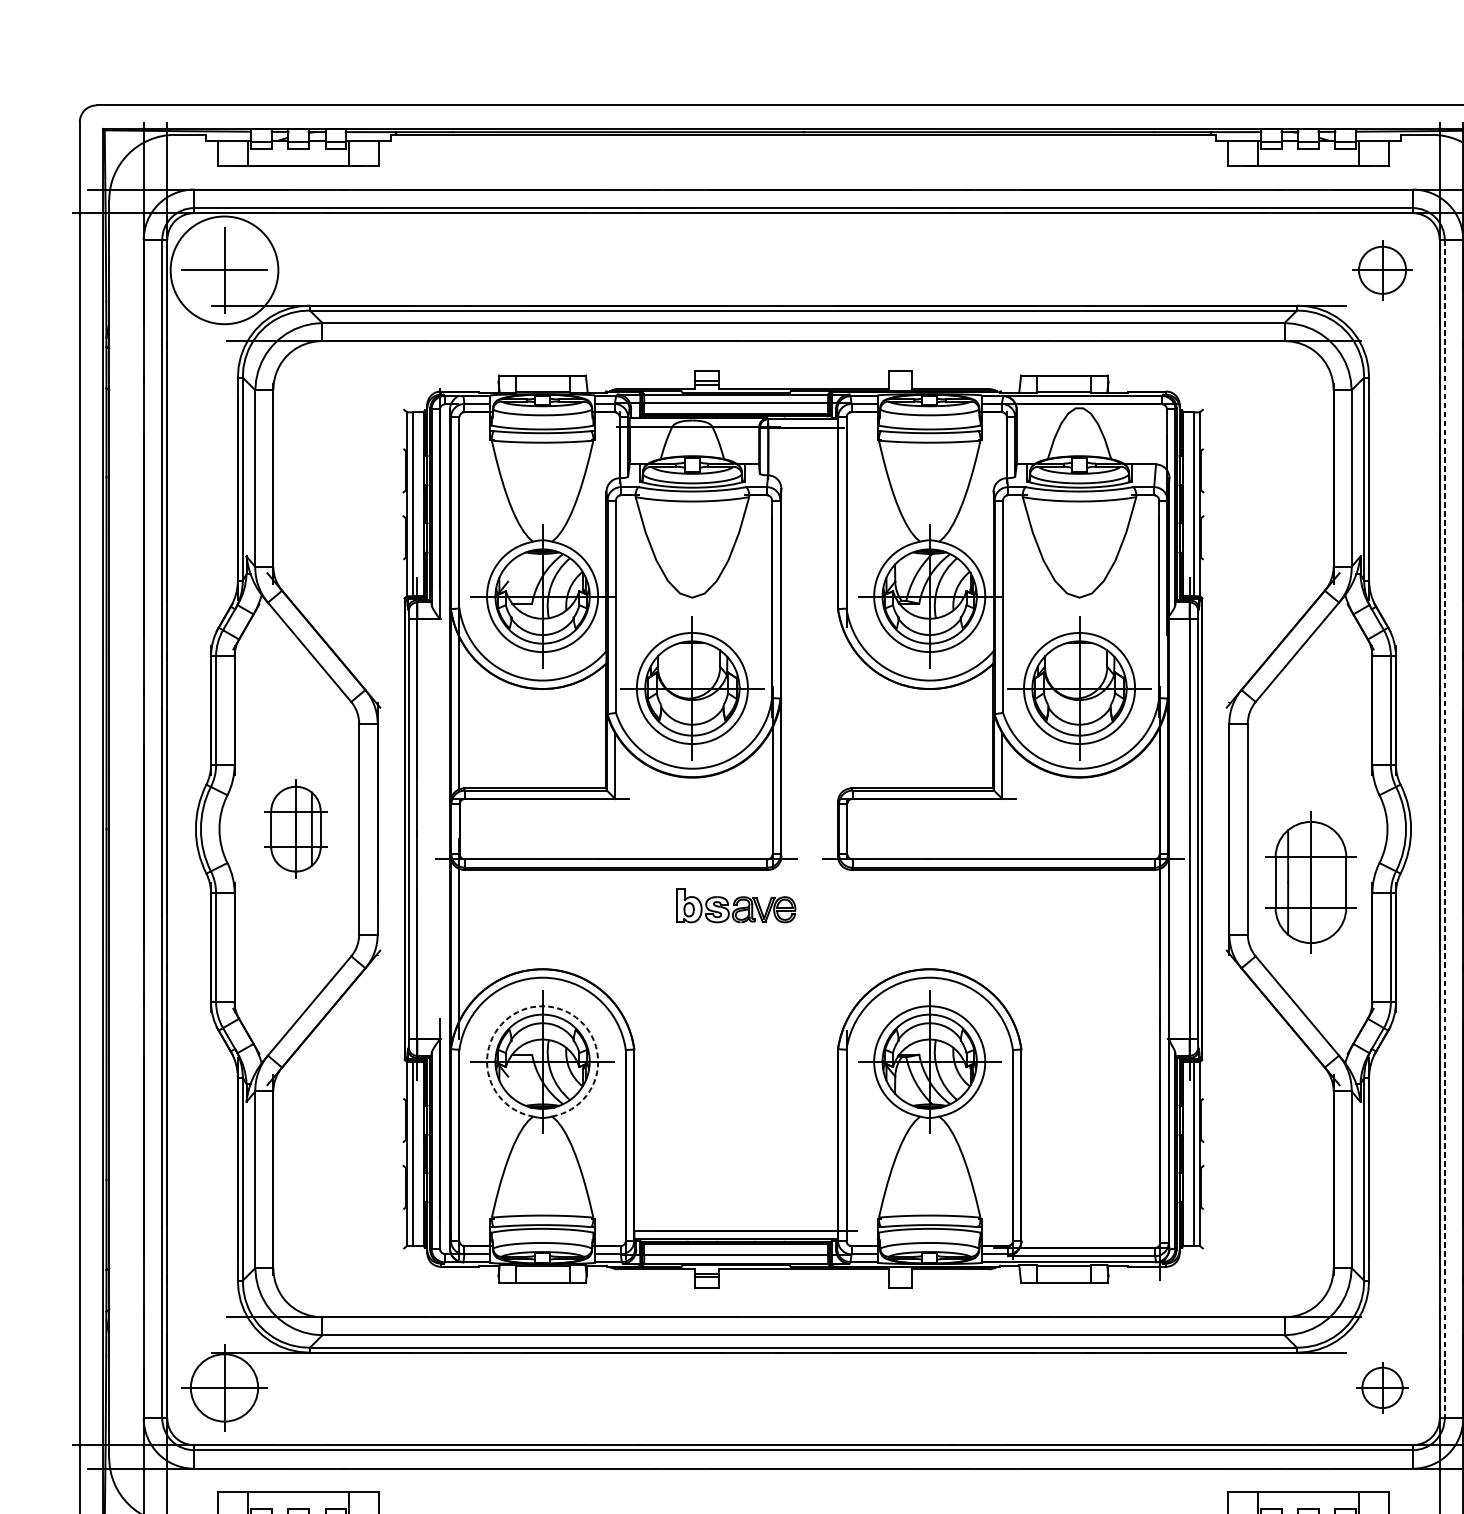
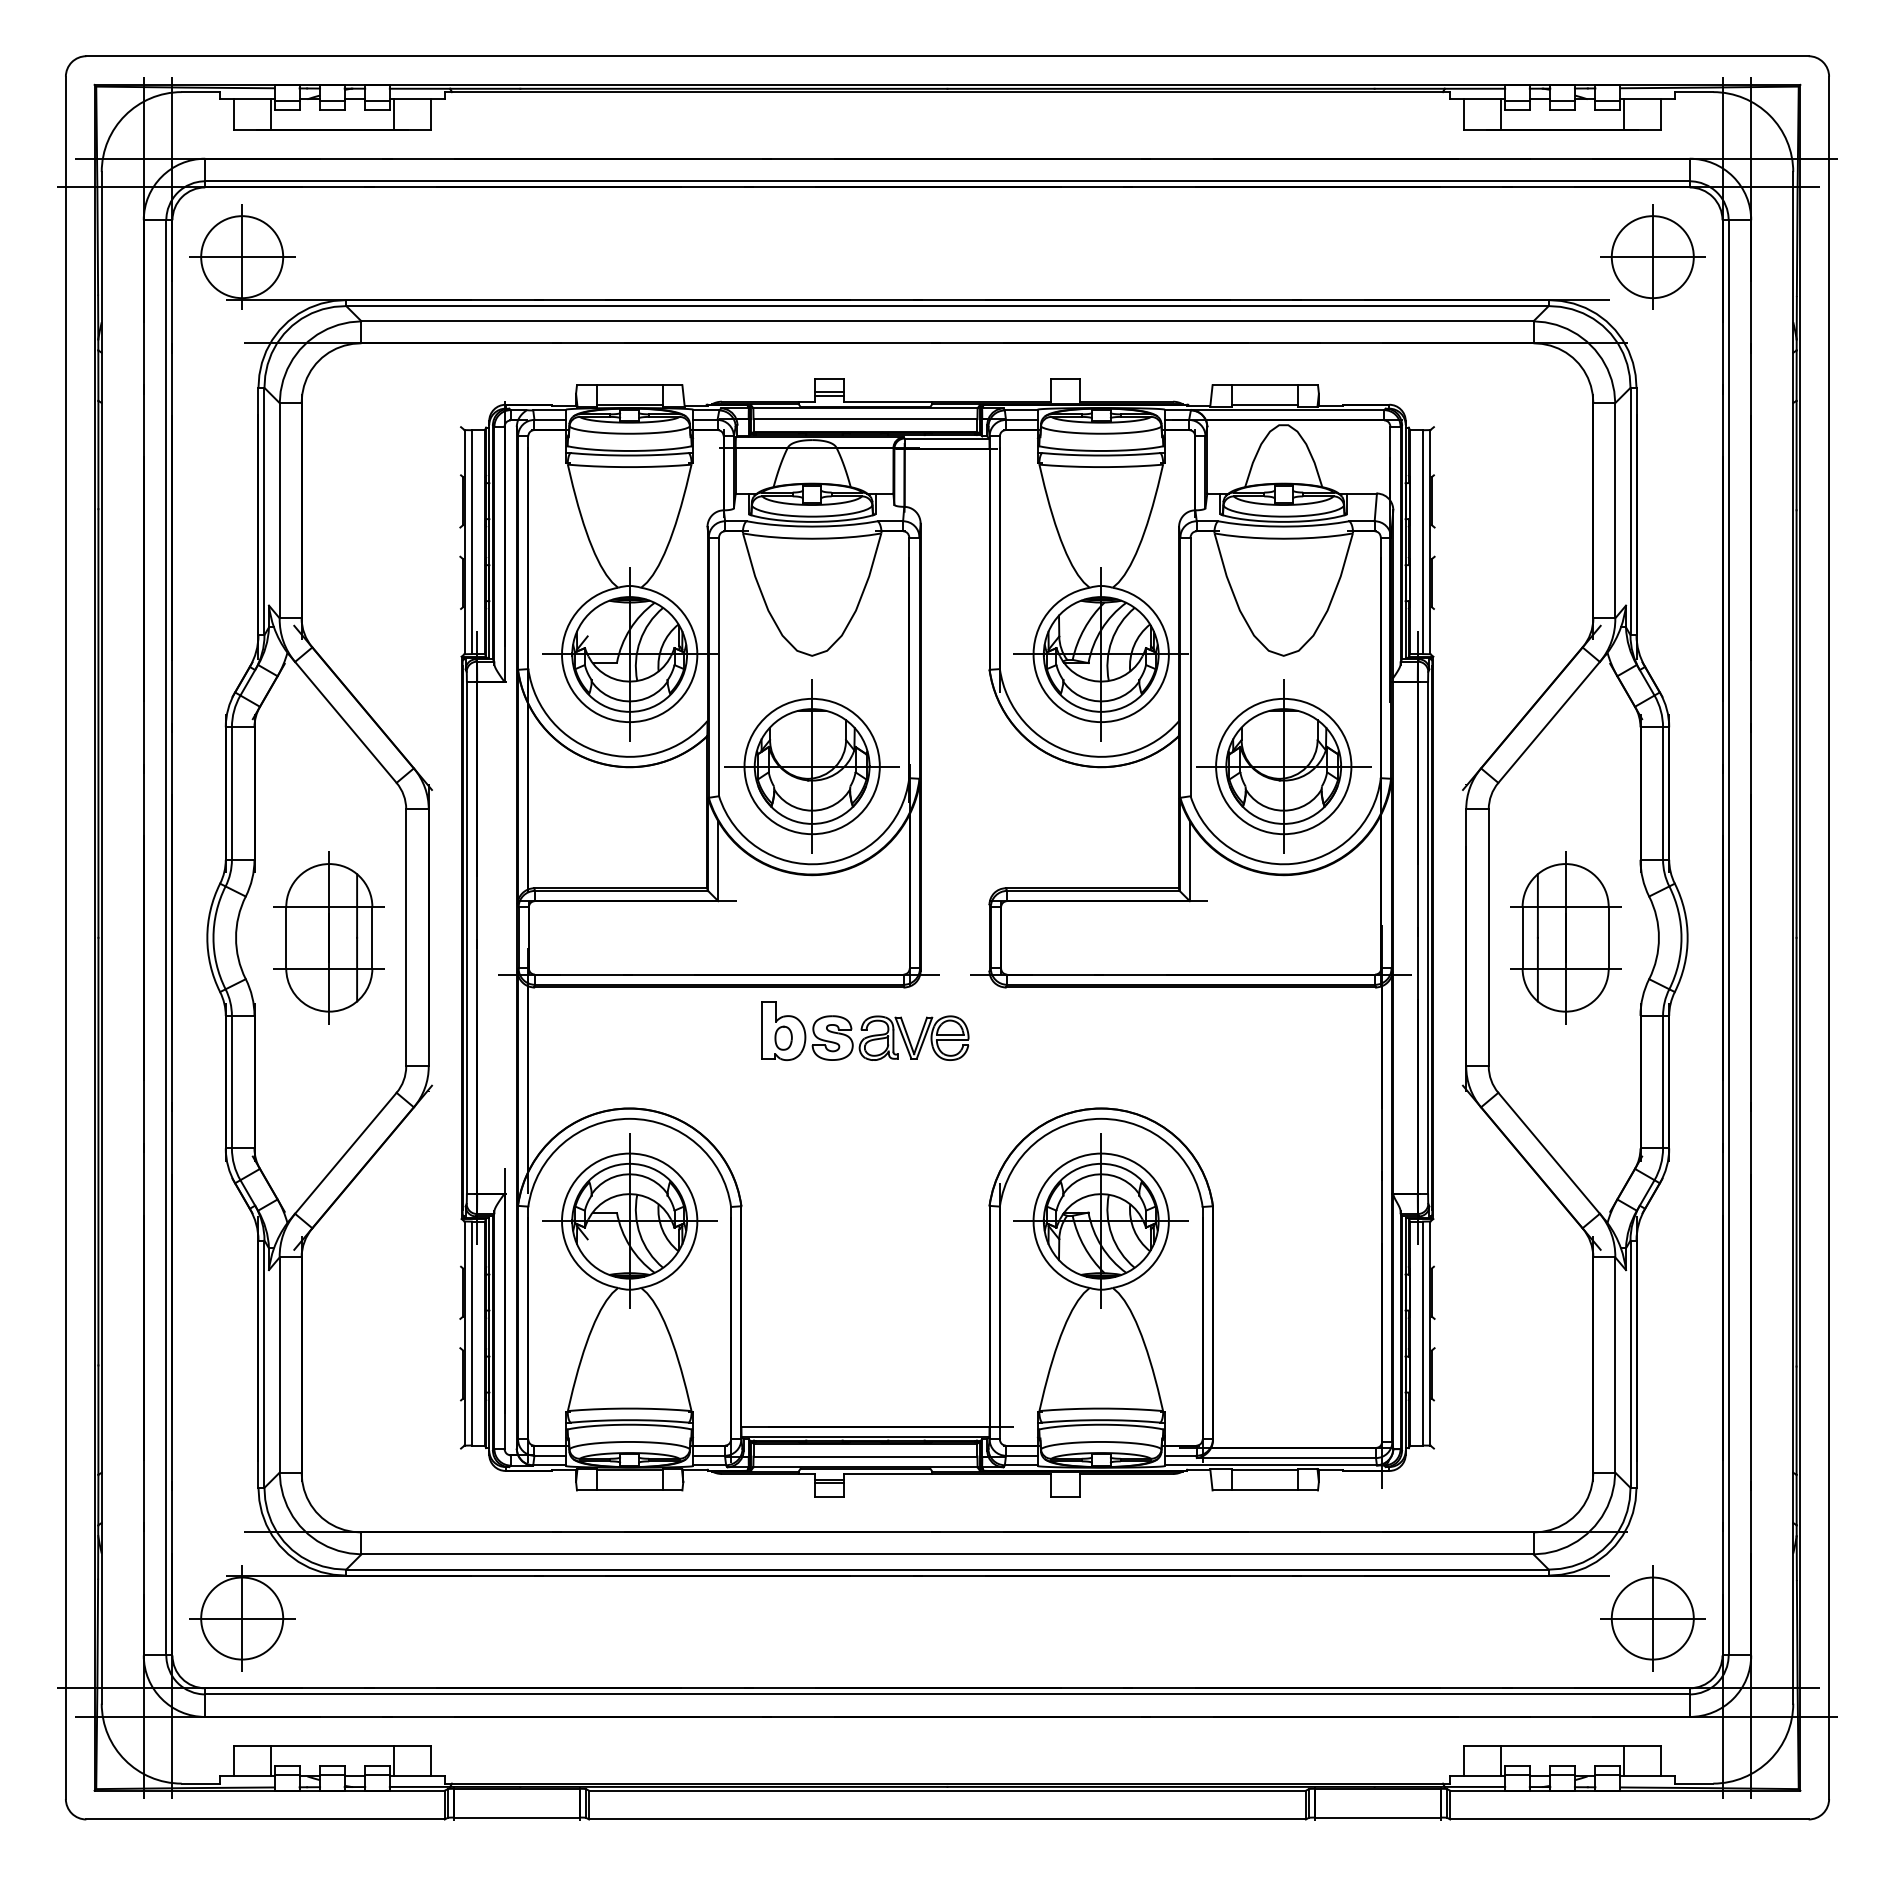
part: (1382, 269) -> (1652, 256), size x1.43
circle: (224, 270) -> (242, 257), size x0.62
part: (295, 828) -> (328, 937), size x1.43
line: (1444, 828) -> (1728, 937), dashed -> solid
part: (1310, 882) -> (1565, 937), moved
part: (736, 905) -> (865, 1030), size x1.43
arc: (542, 1006) -> (629, 1153), dashed -> solid
part: (1382, 1387) -> (1652, 1618), size x1.67

